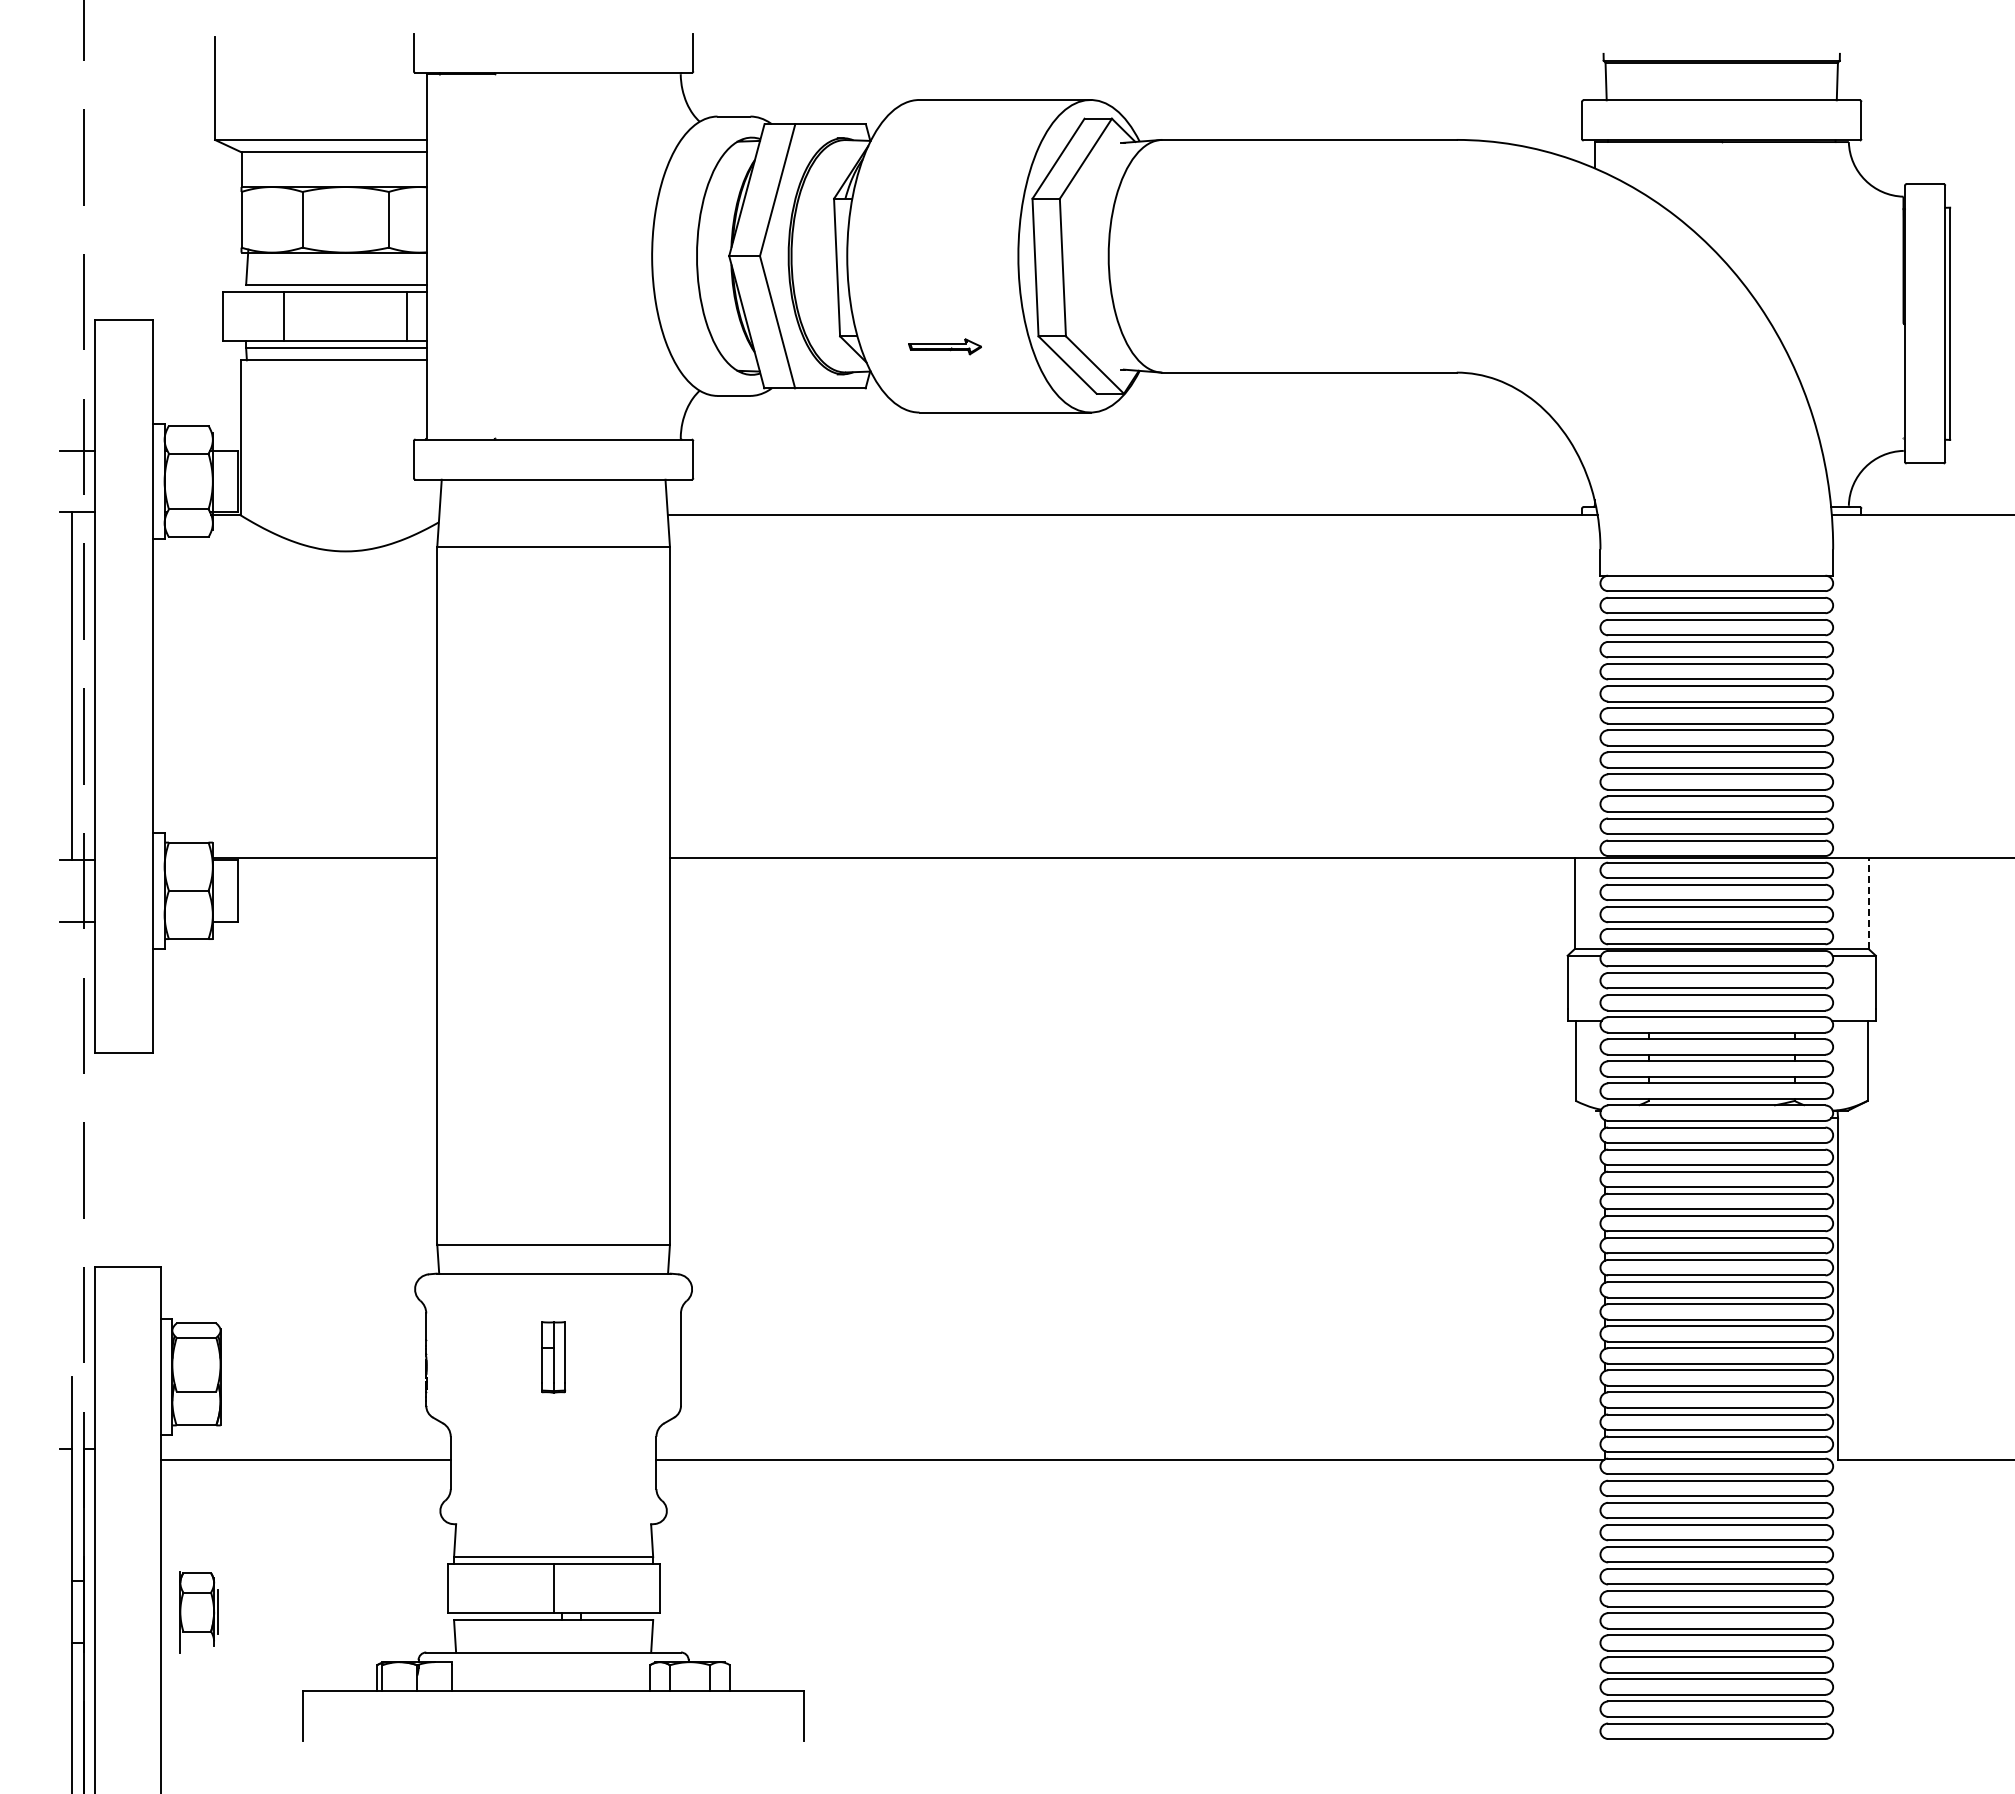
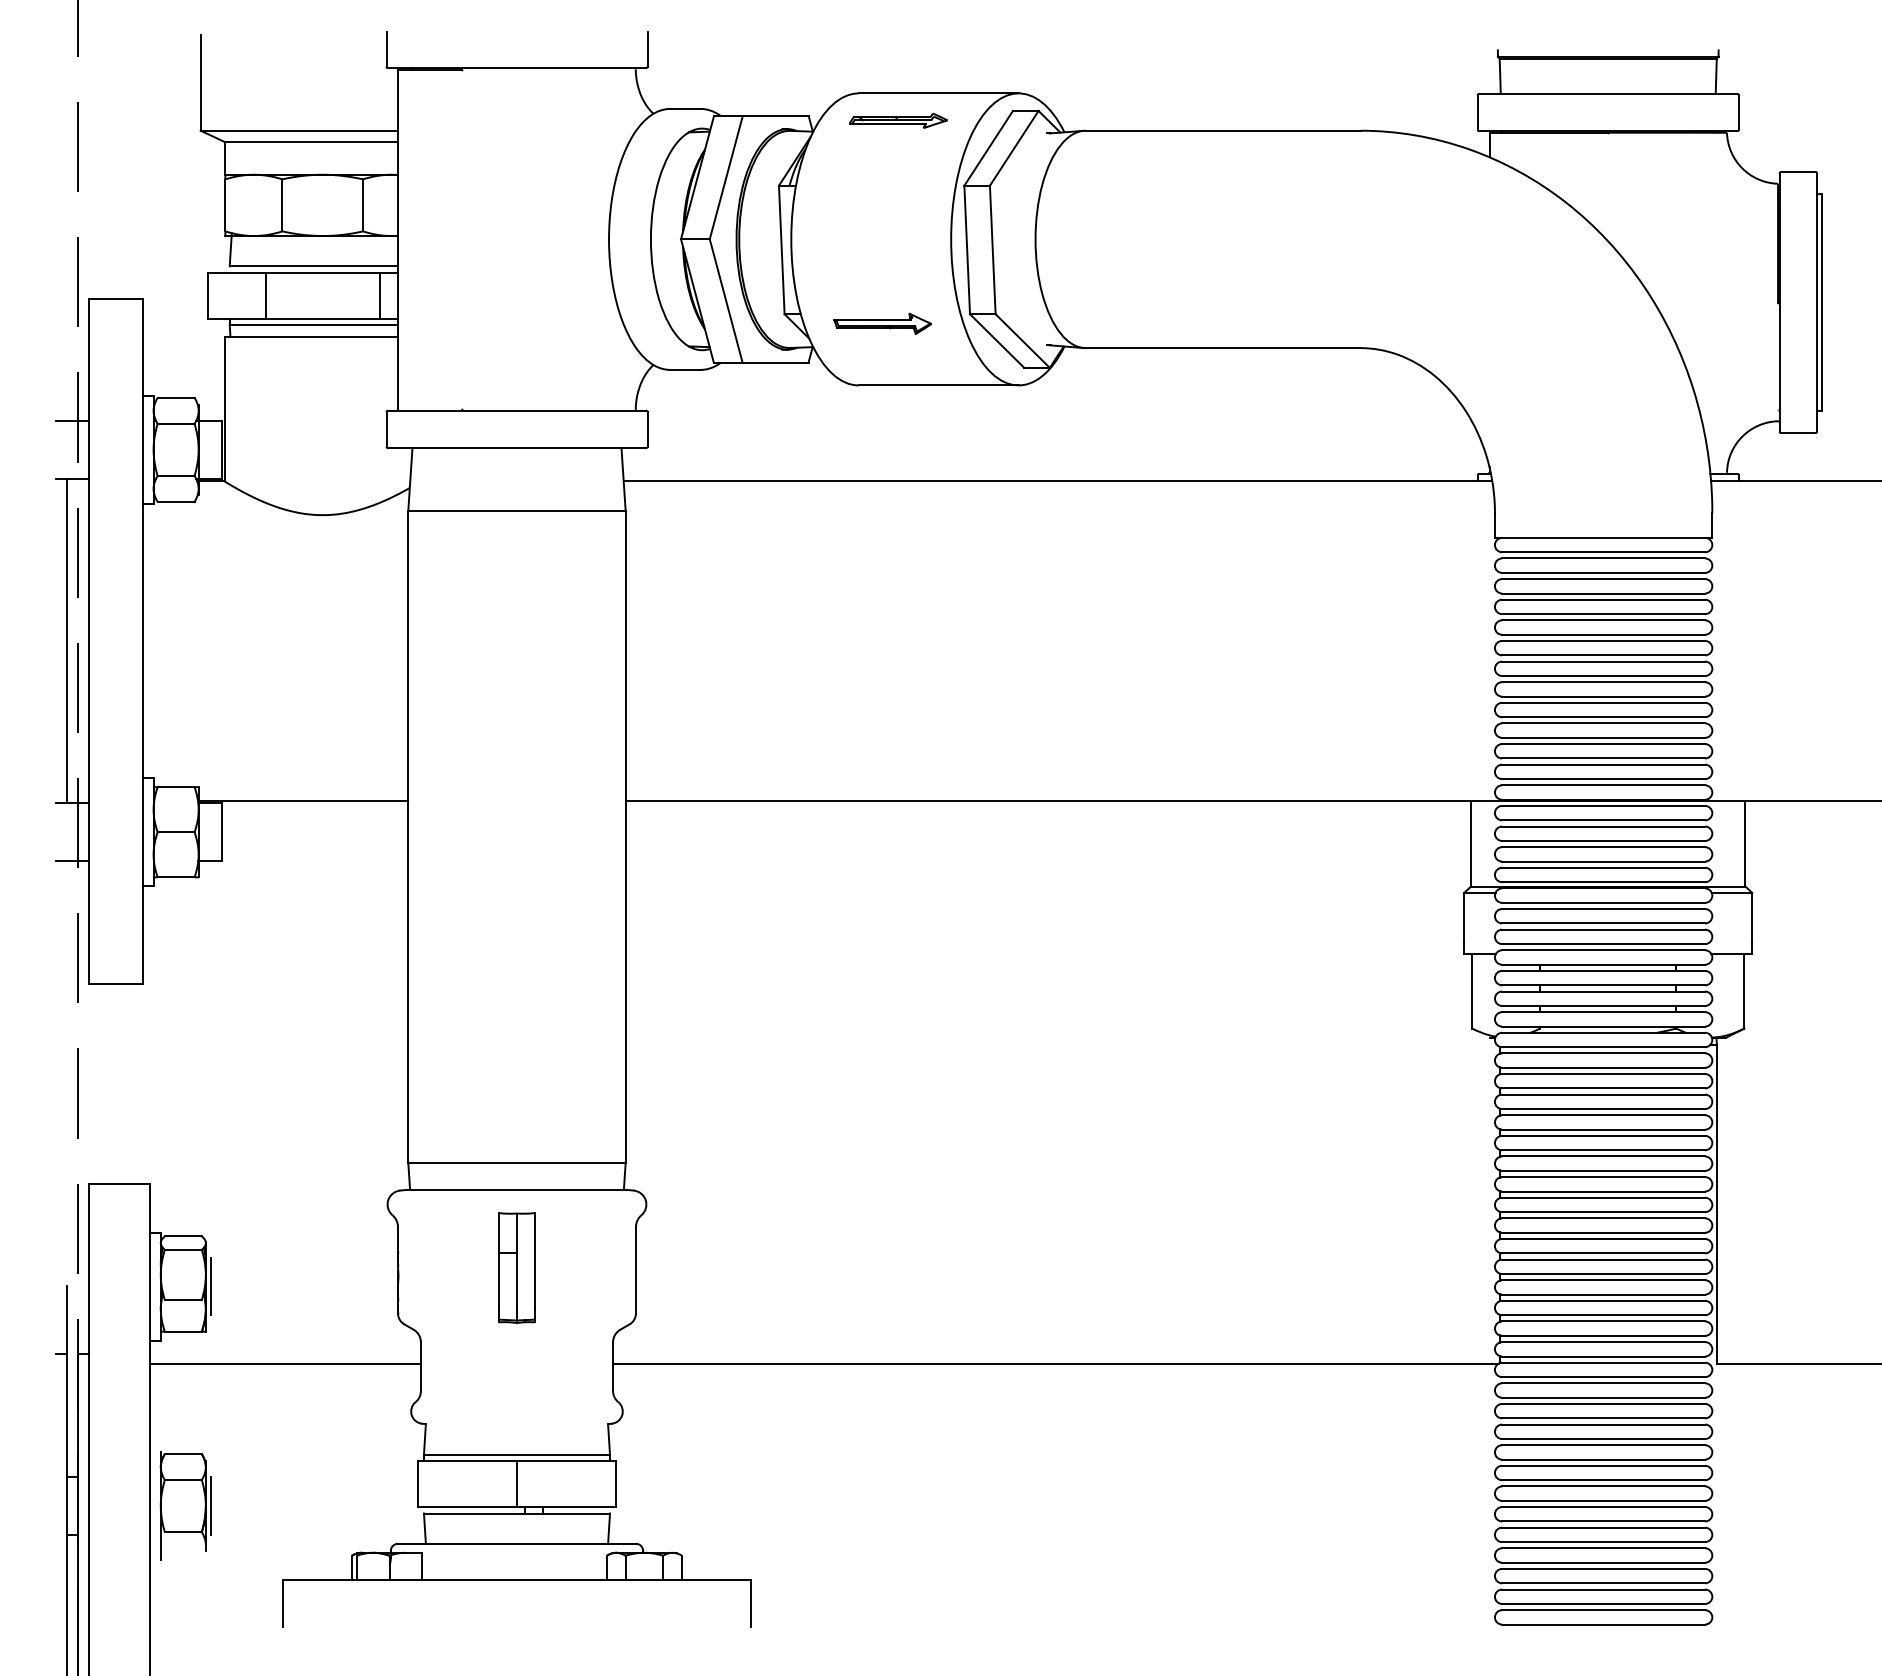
part: (961, 128) -> (898, 120), added
part: (944, 346) -> (882, 323), size x1.43
line: (1868, 903) -> (1745, 844), dashed -> solid
part: (553, 1357) -> (516, 1268), size x1.67
line: (226, 1377) -> (211, 1286), added
part: (198, 1611) -> (185, 1505), size x1.43

